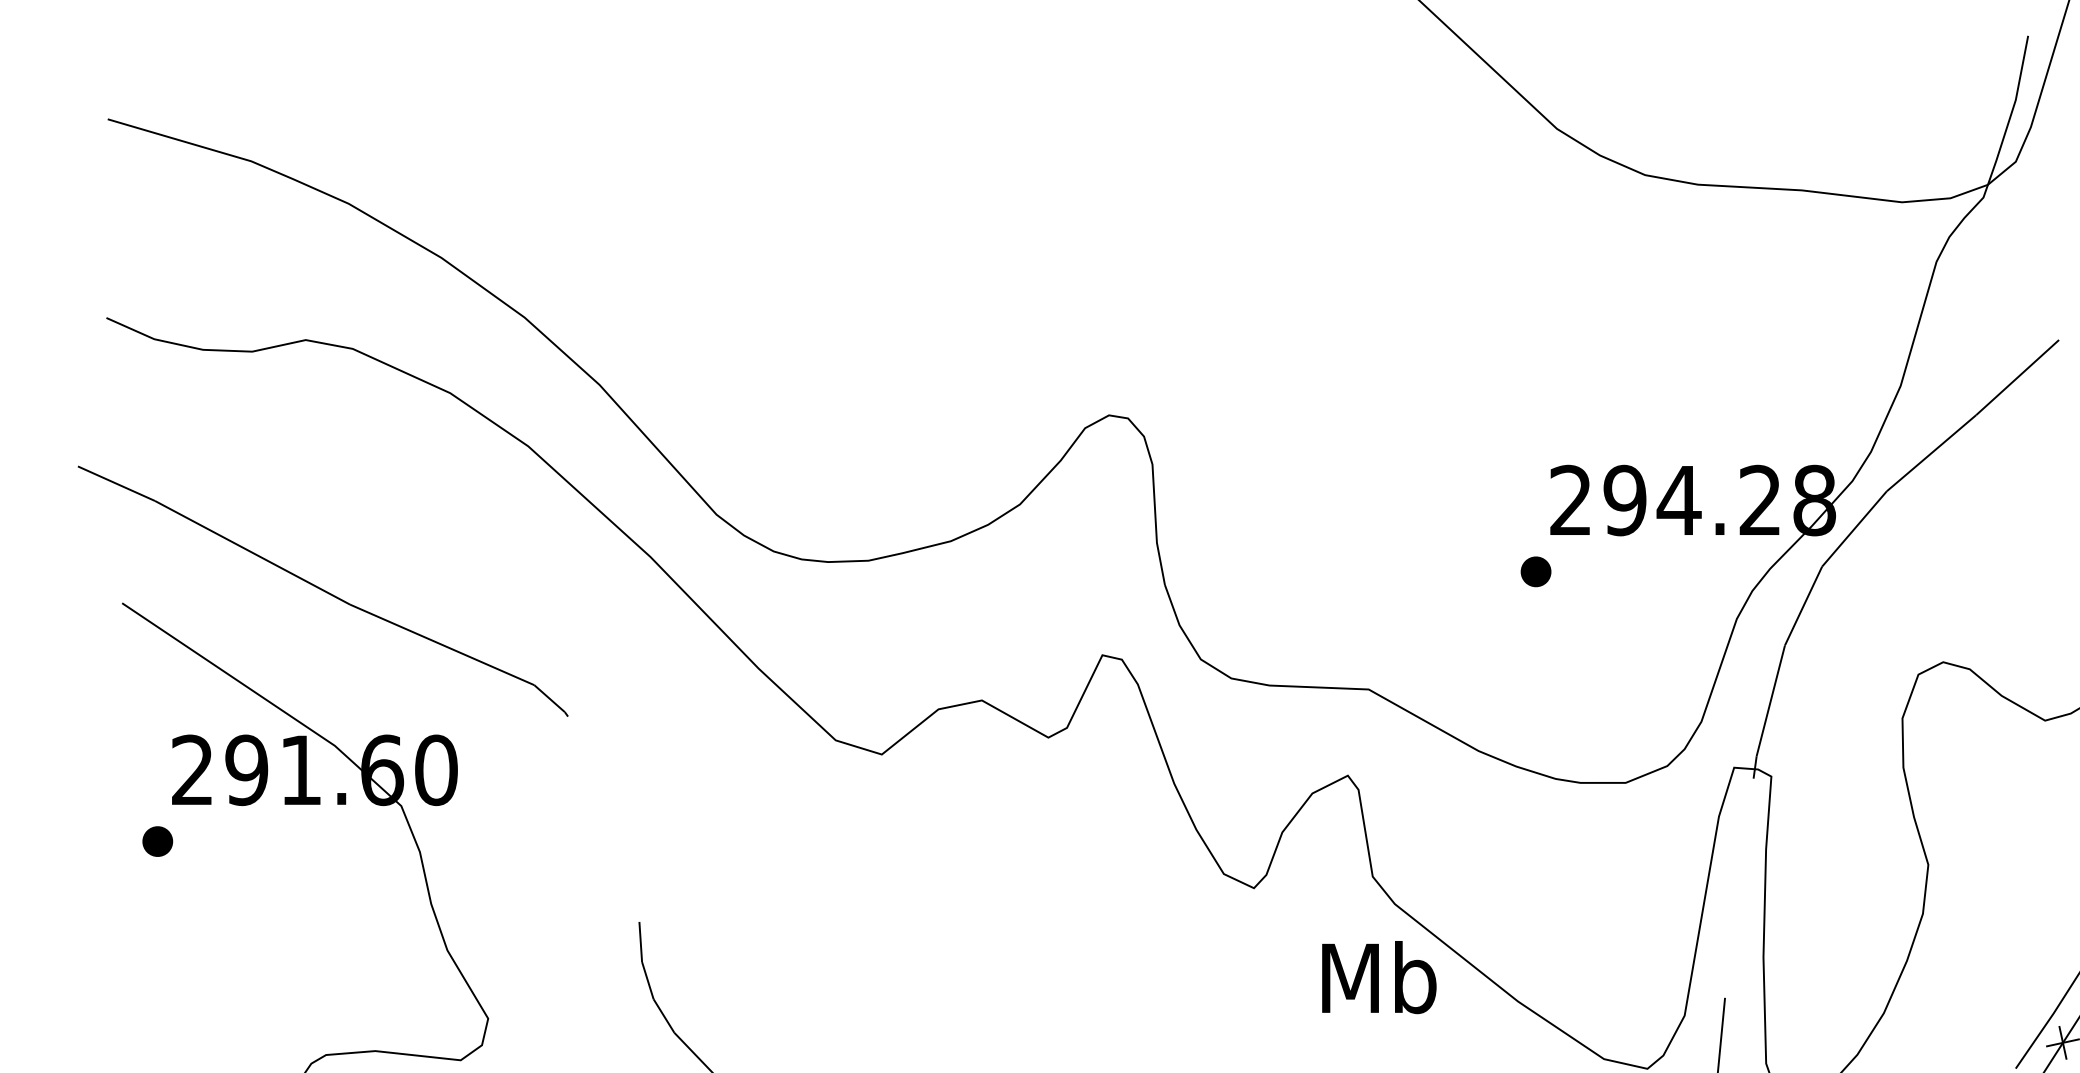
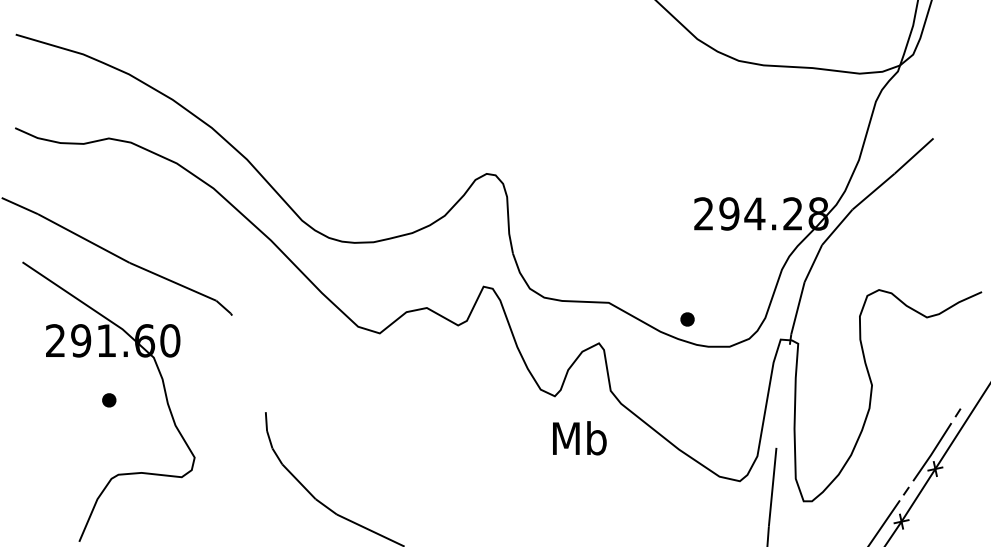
part: (1535, 571) -> (687, 319), moved
part: (158, 841) -> (109, 400), moved
text: (1378, 977) -> (579, 438), moved

